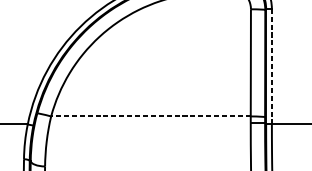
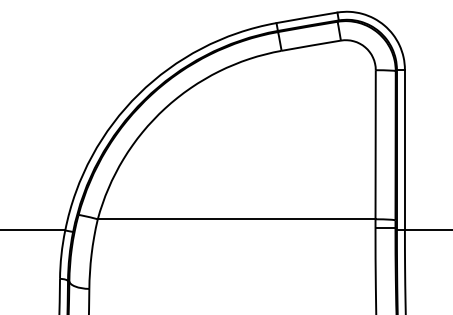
line: (271, 66) -> (404, 149), dashed -> solid
line: (150, 116) -> (236, 219), dashed -> solid

